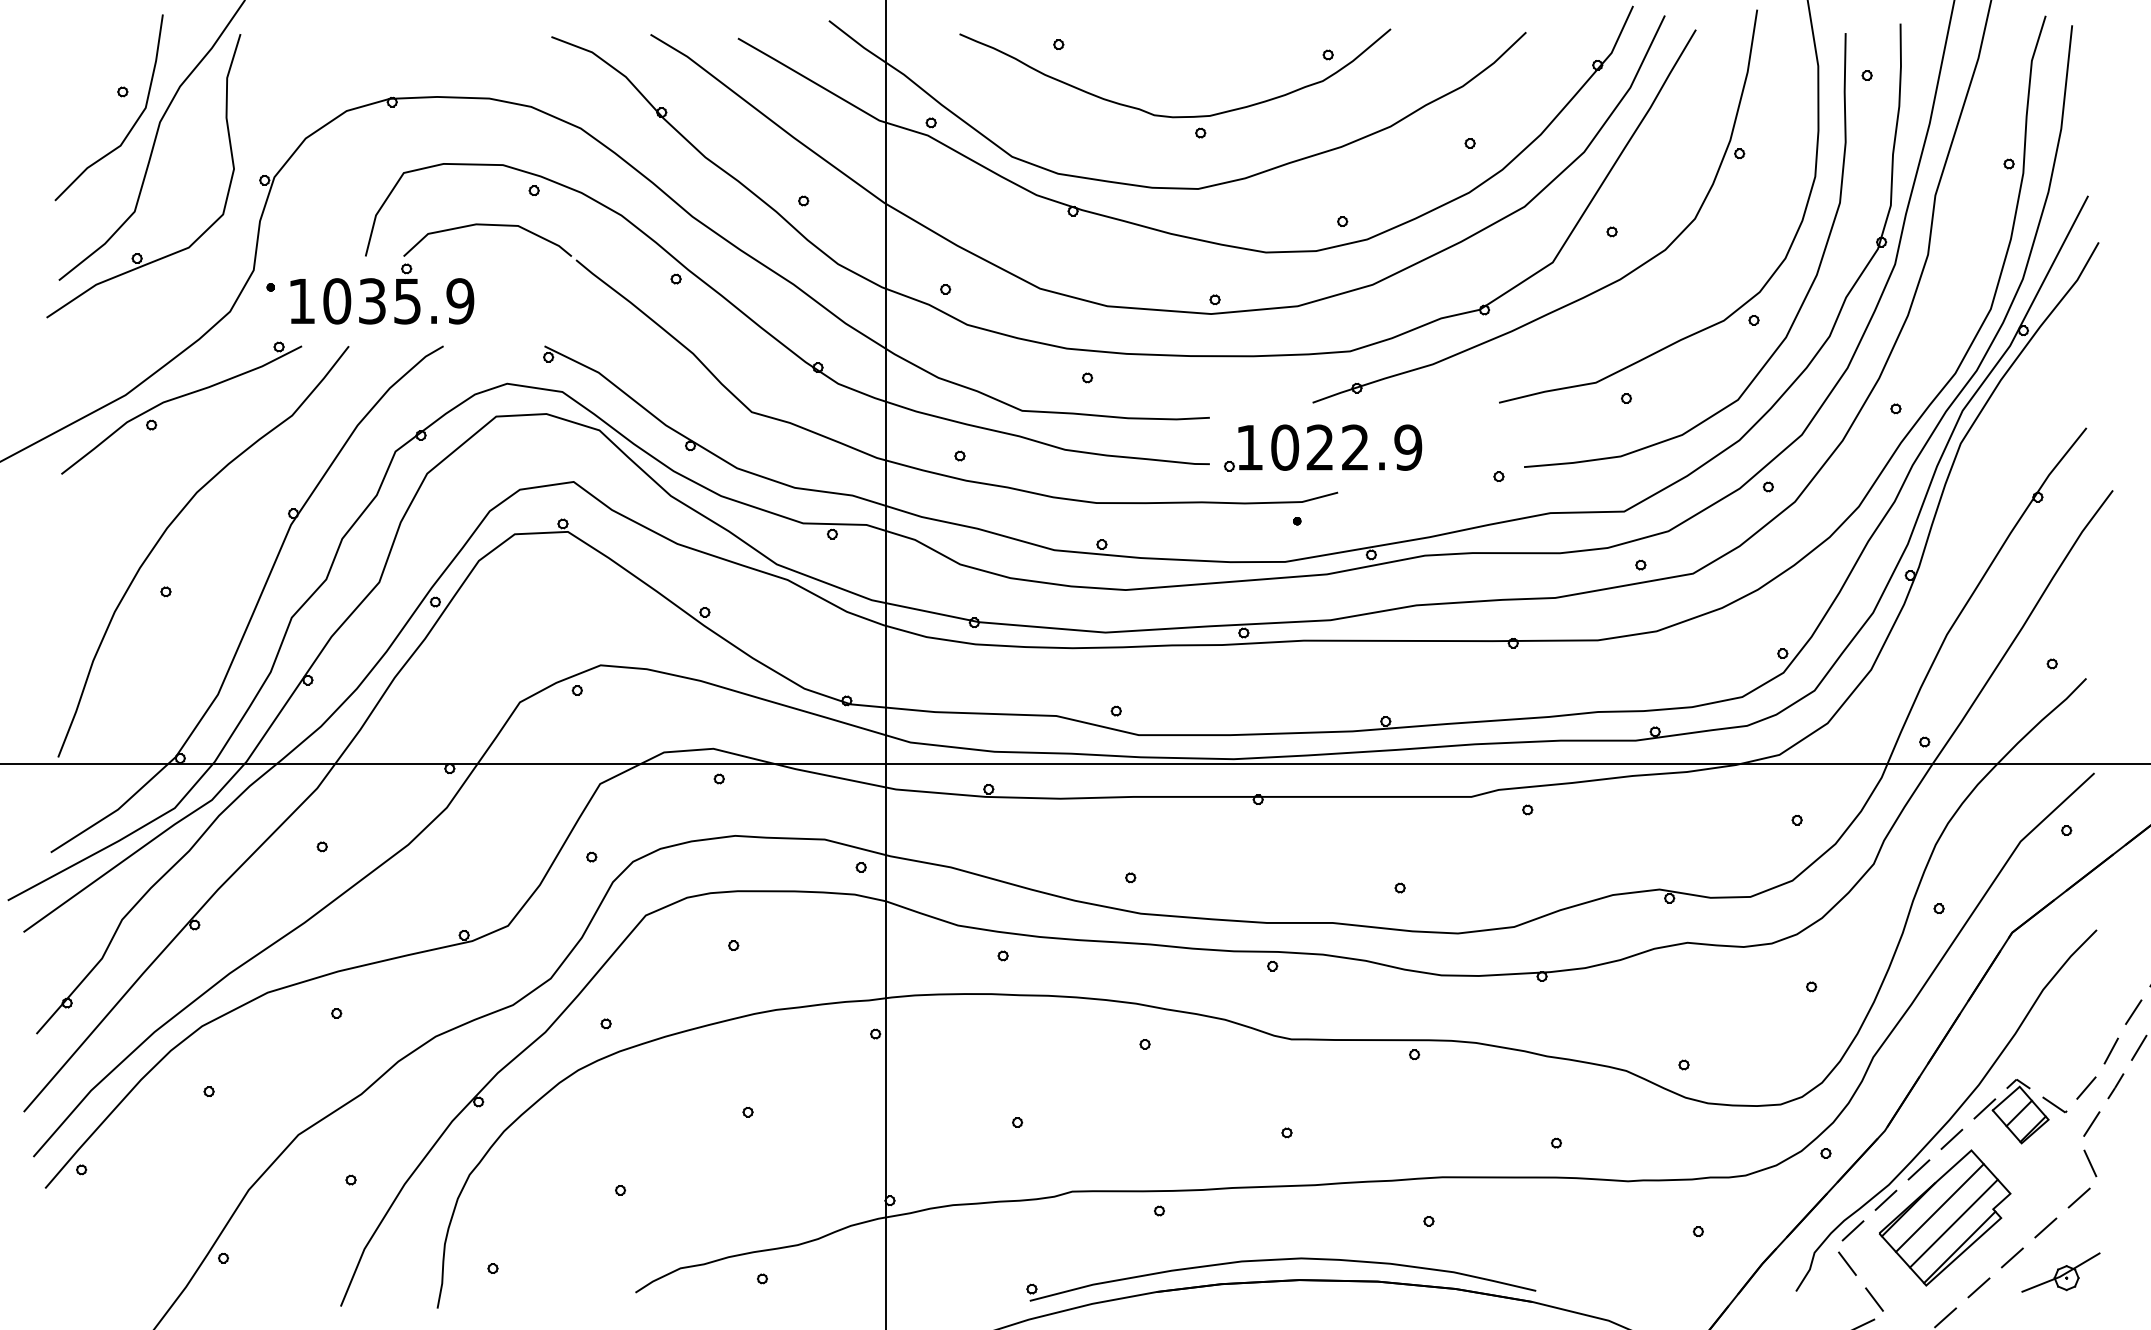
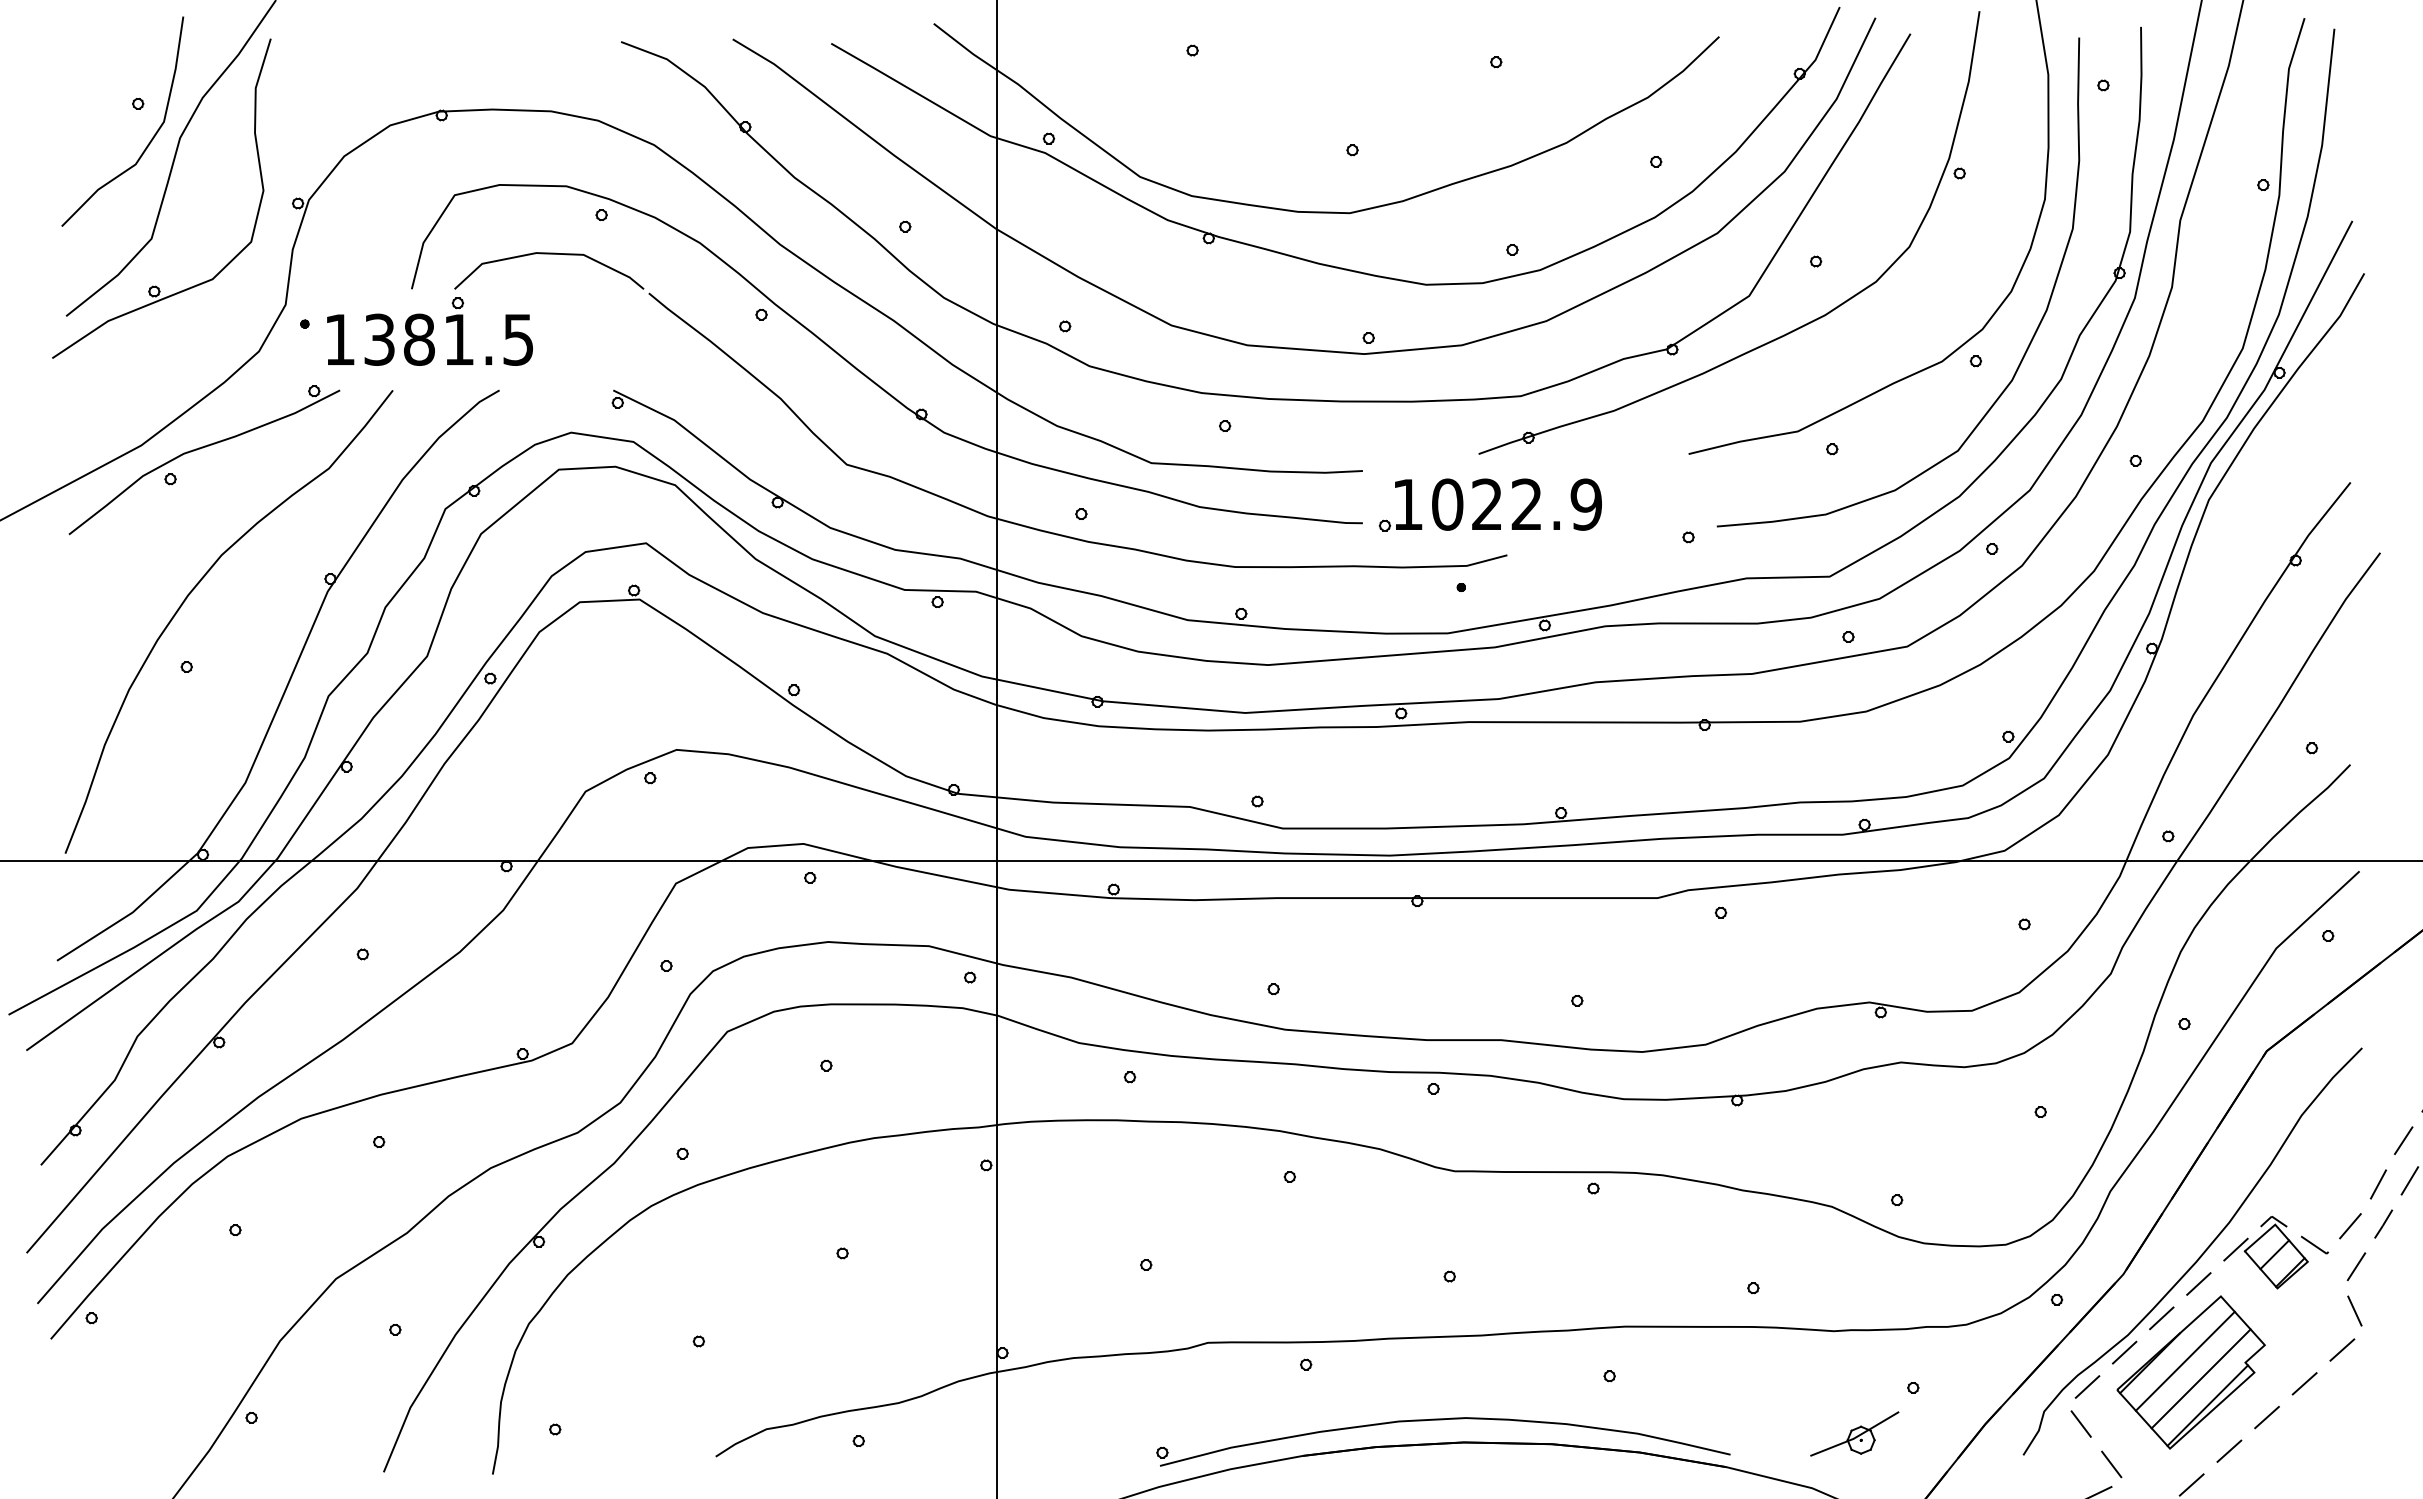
curve: (1167, 115) -> (1315, 130), removed
text: (399, 301) -> (449, 339), 1035.9 -> 1381.5
part: (2060, 1272) -> (1854, 1433), moved

